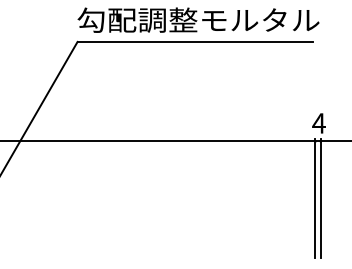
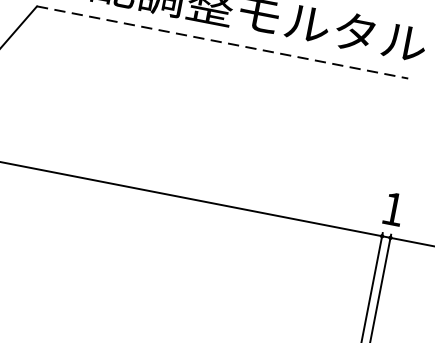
line: (195, 41) -> (223, 41), solid -> dashed
text: (318, 123) -> (392, 209), 4 -> 1

